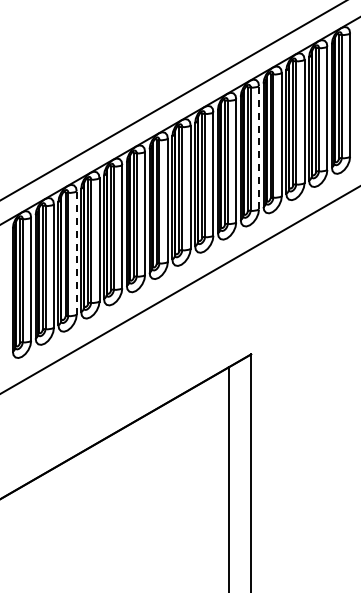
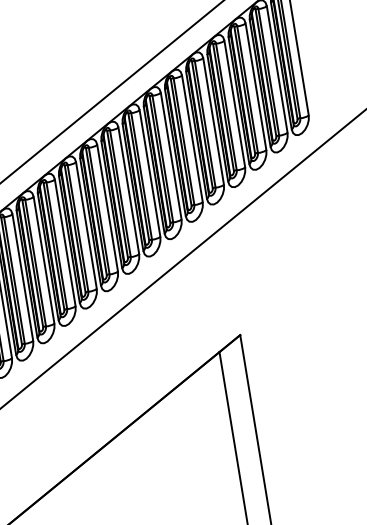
line: (259, 147) -> (214, 121), dashed -> solid
line: (76, 253) -> (43, 260), dashed -> solid

